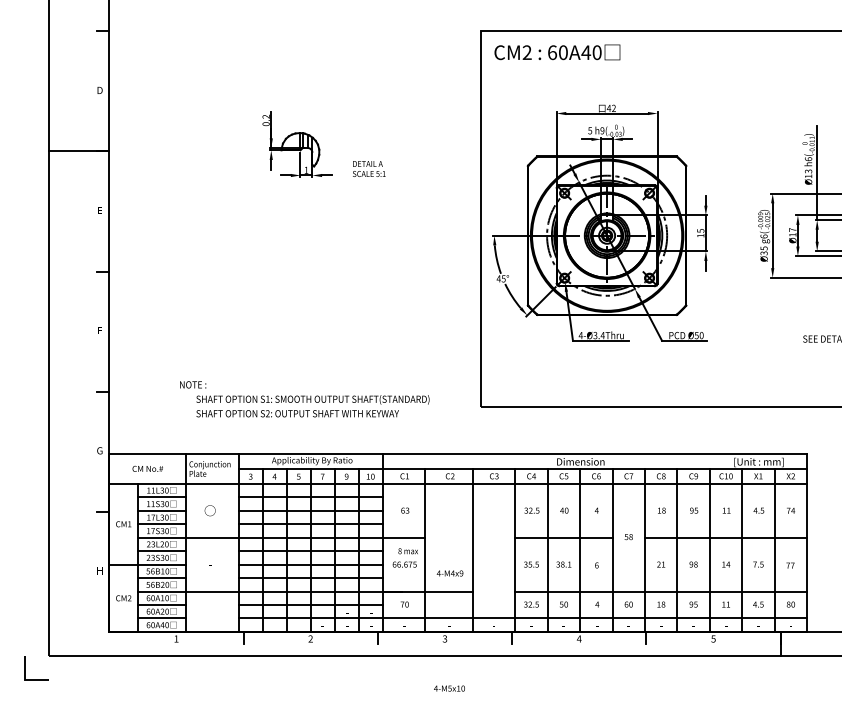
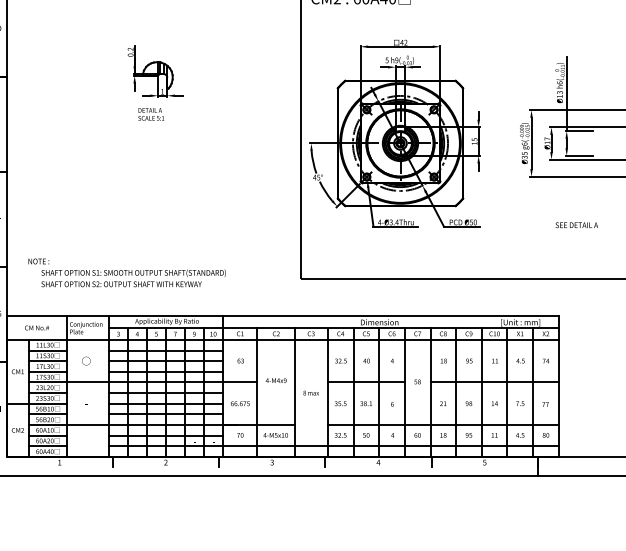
text: (369, 168) -> (151, 113), moved
text: (304, 399) -> (126, 273), moved
text: (407, 551) -> (310, 393), moved
text: (449, 573) -> (275, 380), moved
text: (449, 688) -> (275, 435), moved

